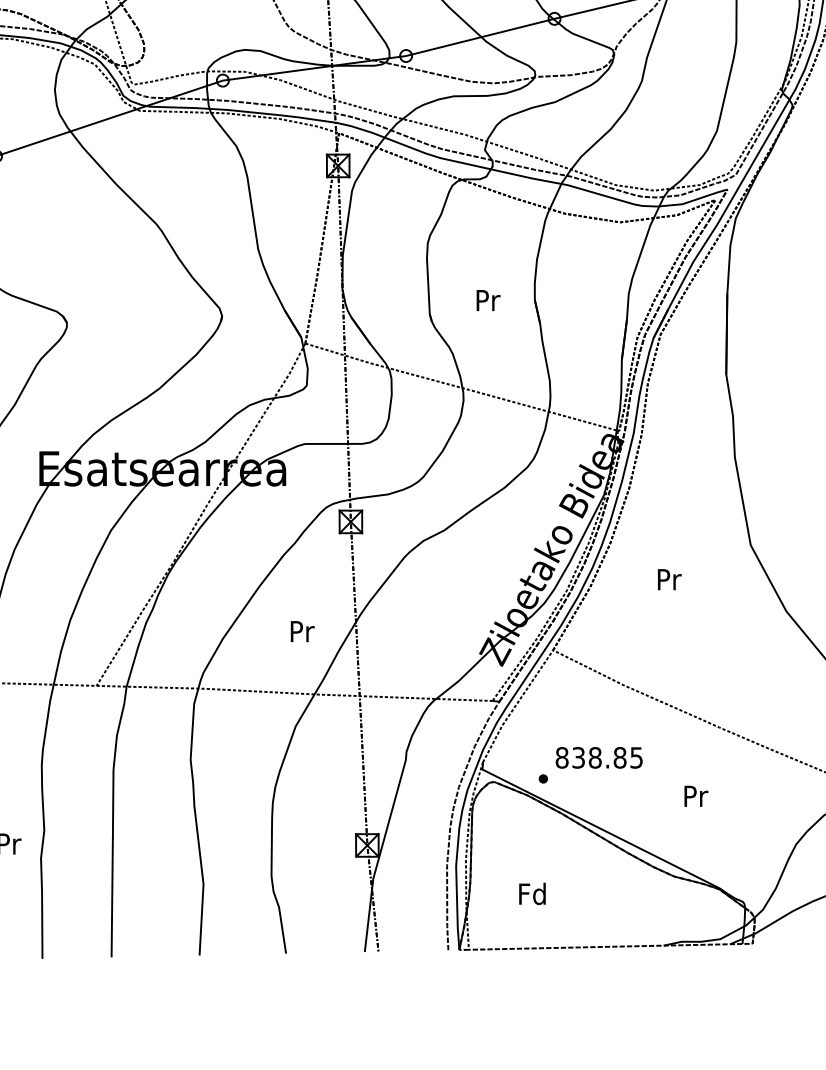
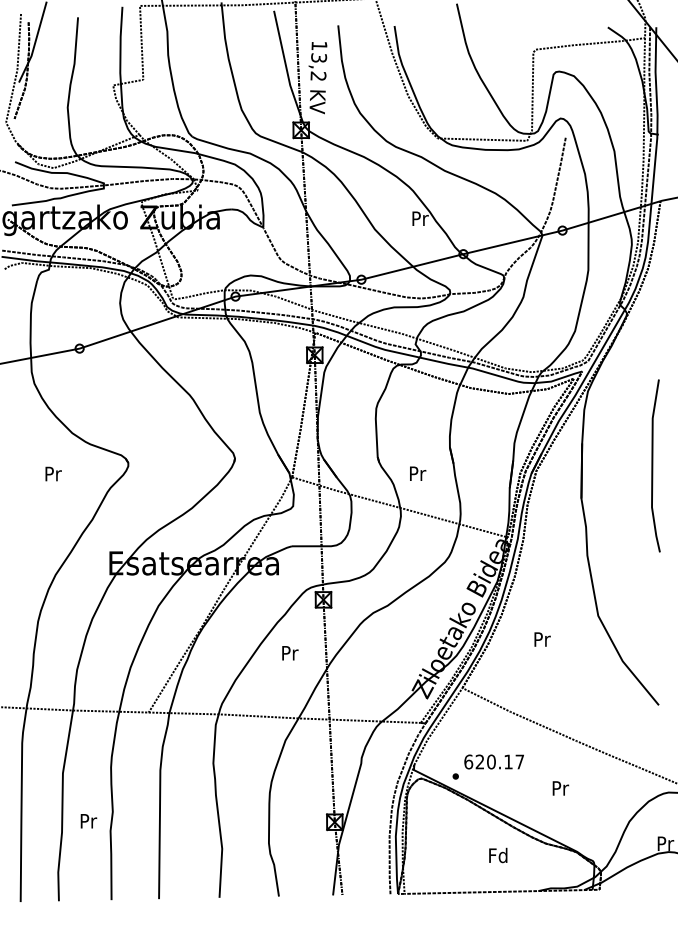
text: (489, 300) -> (418, 473), moved
text: (302, 631) -> (290, 653), moved
text: (598, 757) -> (493, 761), 838.85 -> 620.17
text: (532, 893) -> (498, 855), moved

